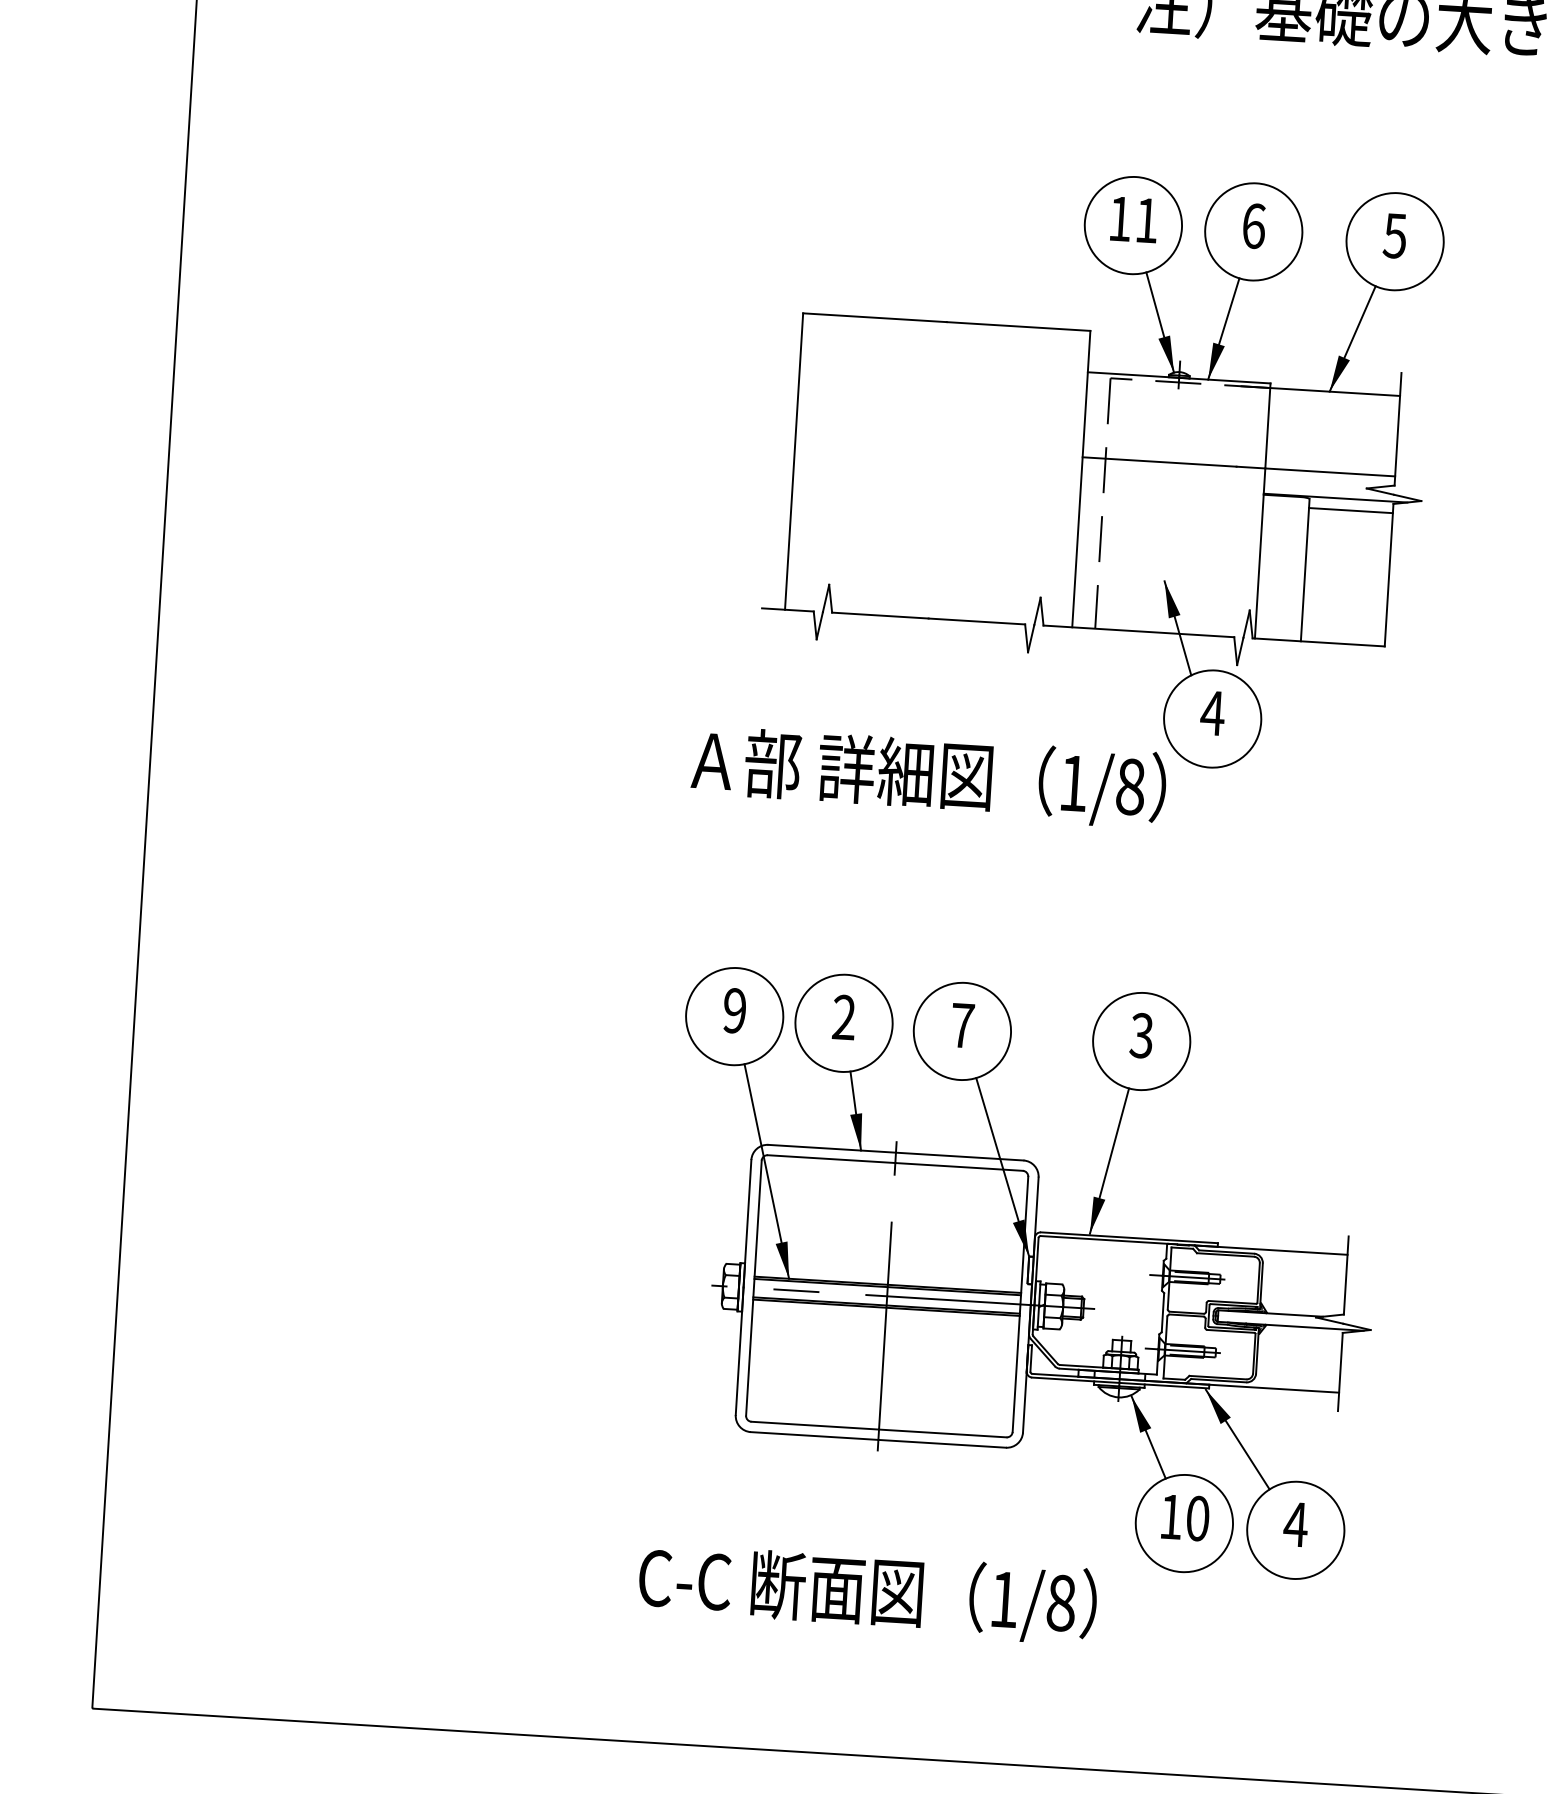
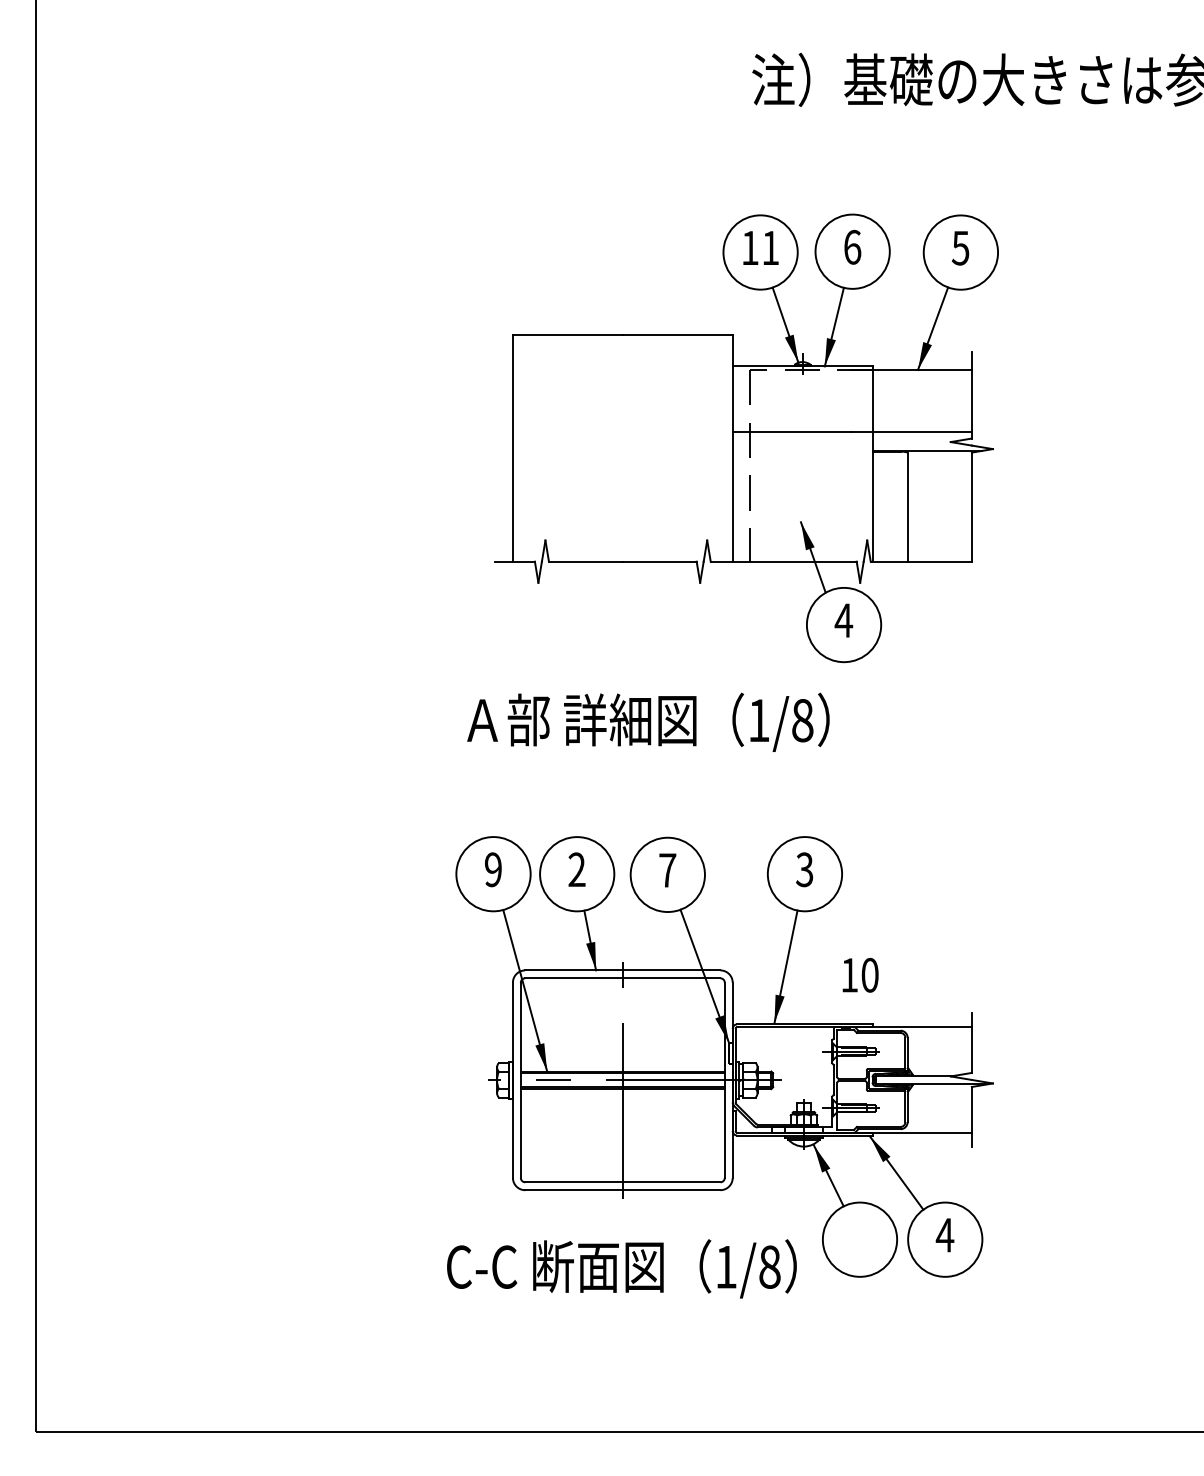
line: (1350, 510) -> (939, 459), removed
text: (929, 775) -> (648, 721), moved
text: (1185, 1516) -> (860, 974), moved
text: (867, 1593) -> (621, 1268), moved

